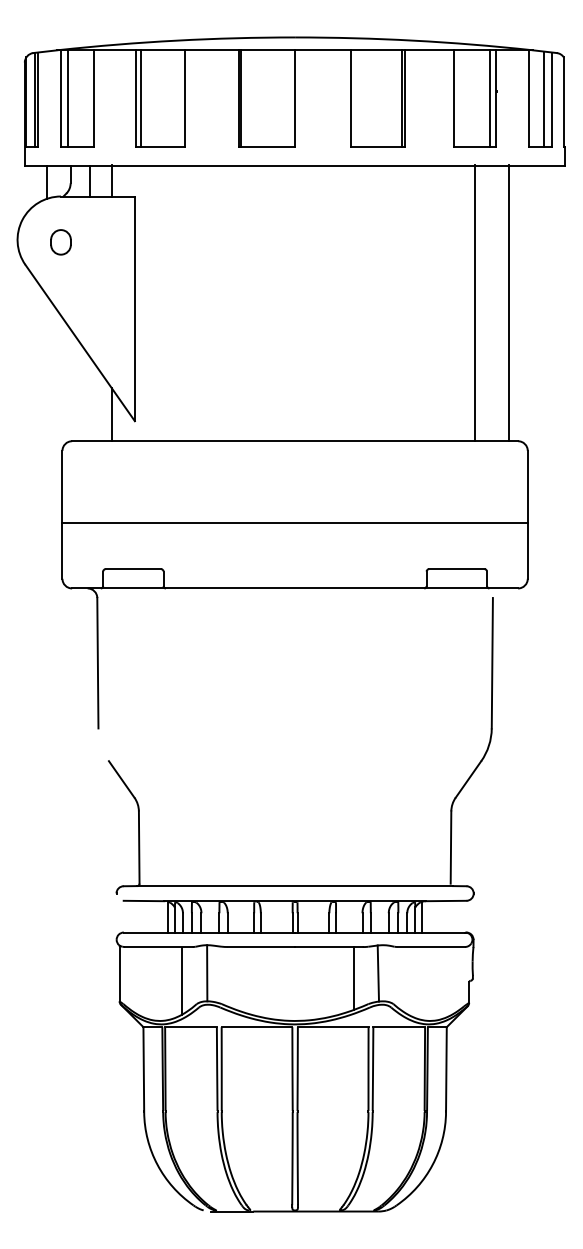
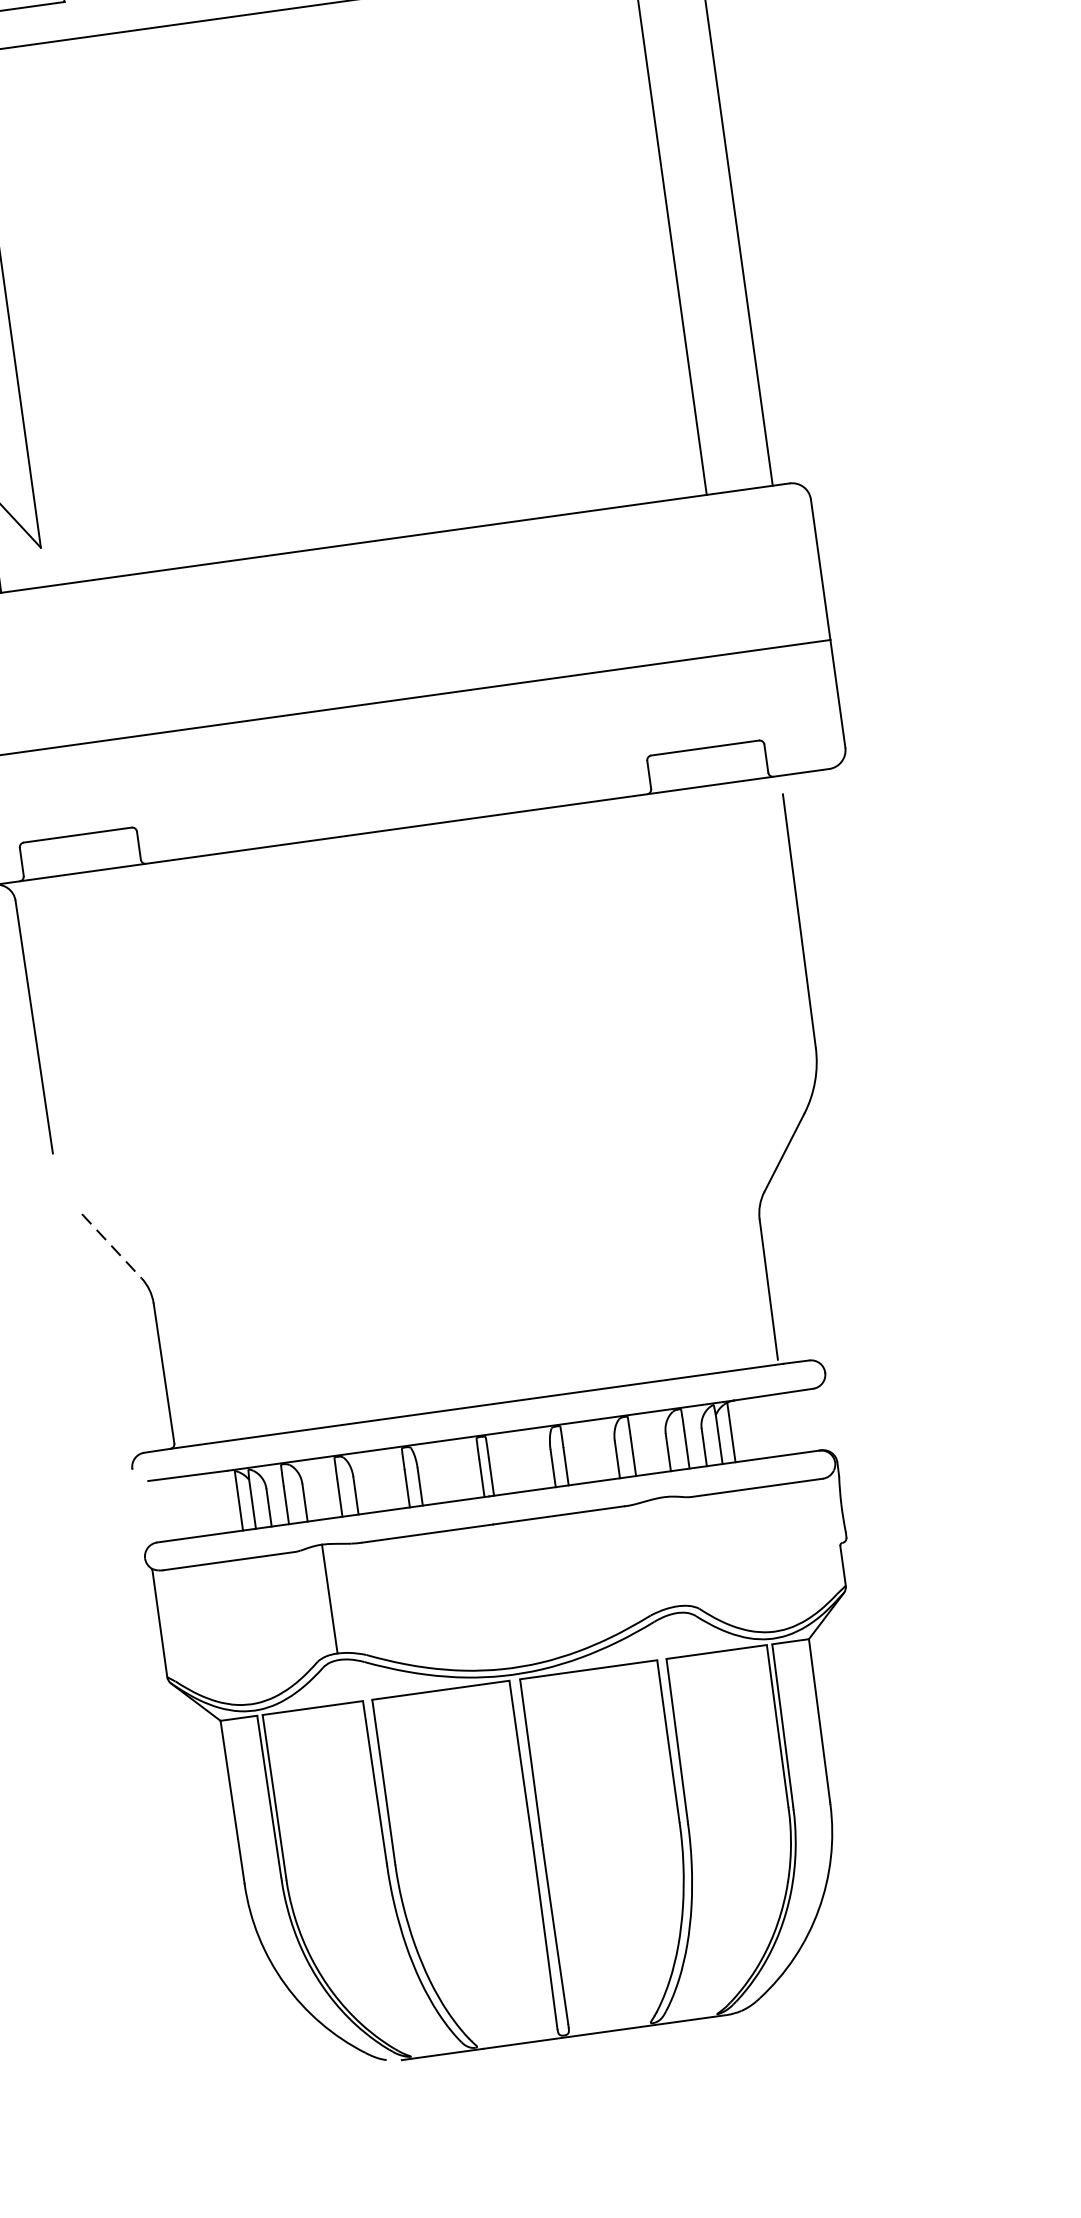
line: (122, 779) -> (113, 1246), solid -> dashed
line: (378, 973) -> (662, 1553), removed
line: (353, 978) -> (614, 1569), removed
line: (182, 981) -> (284, 1621), removed

